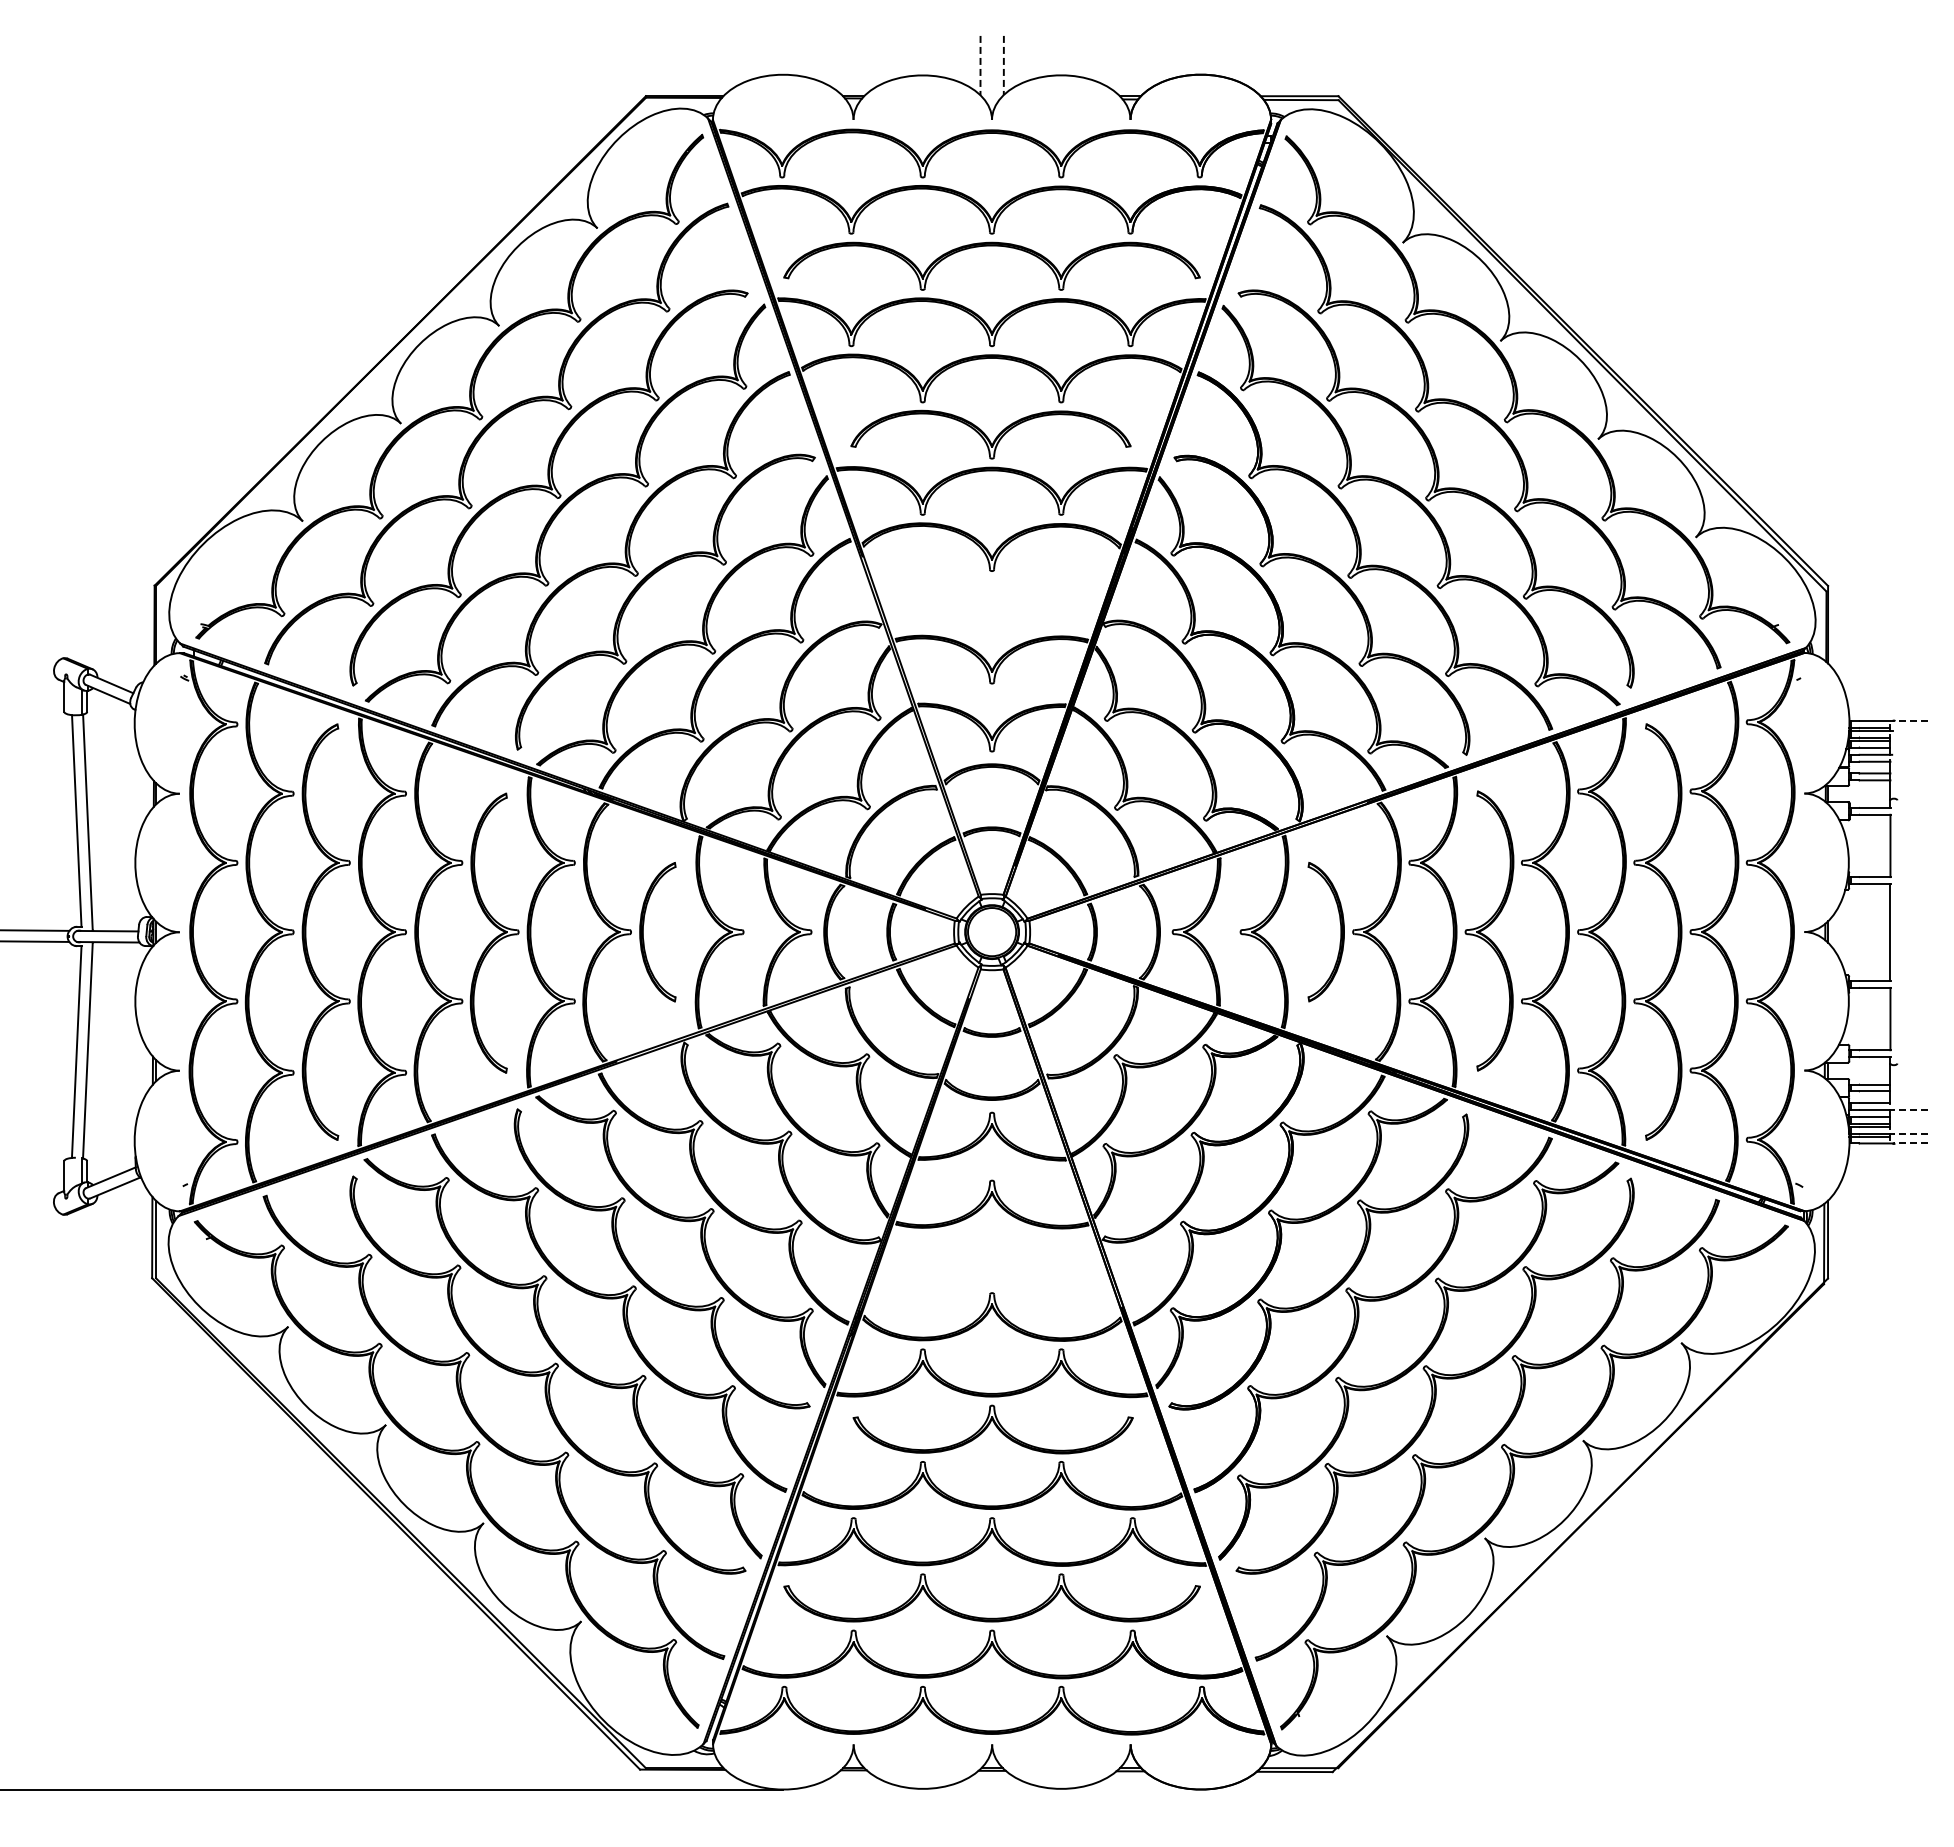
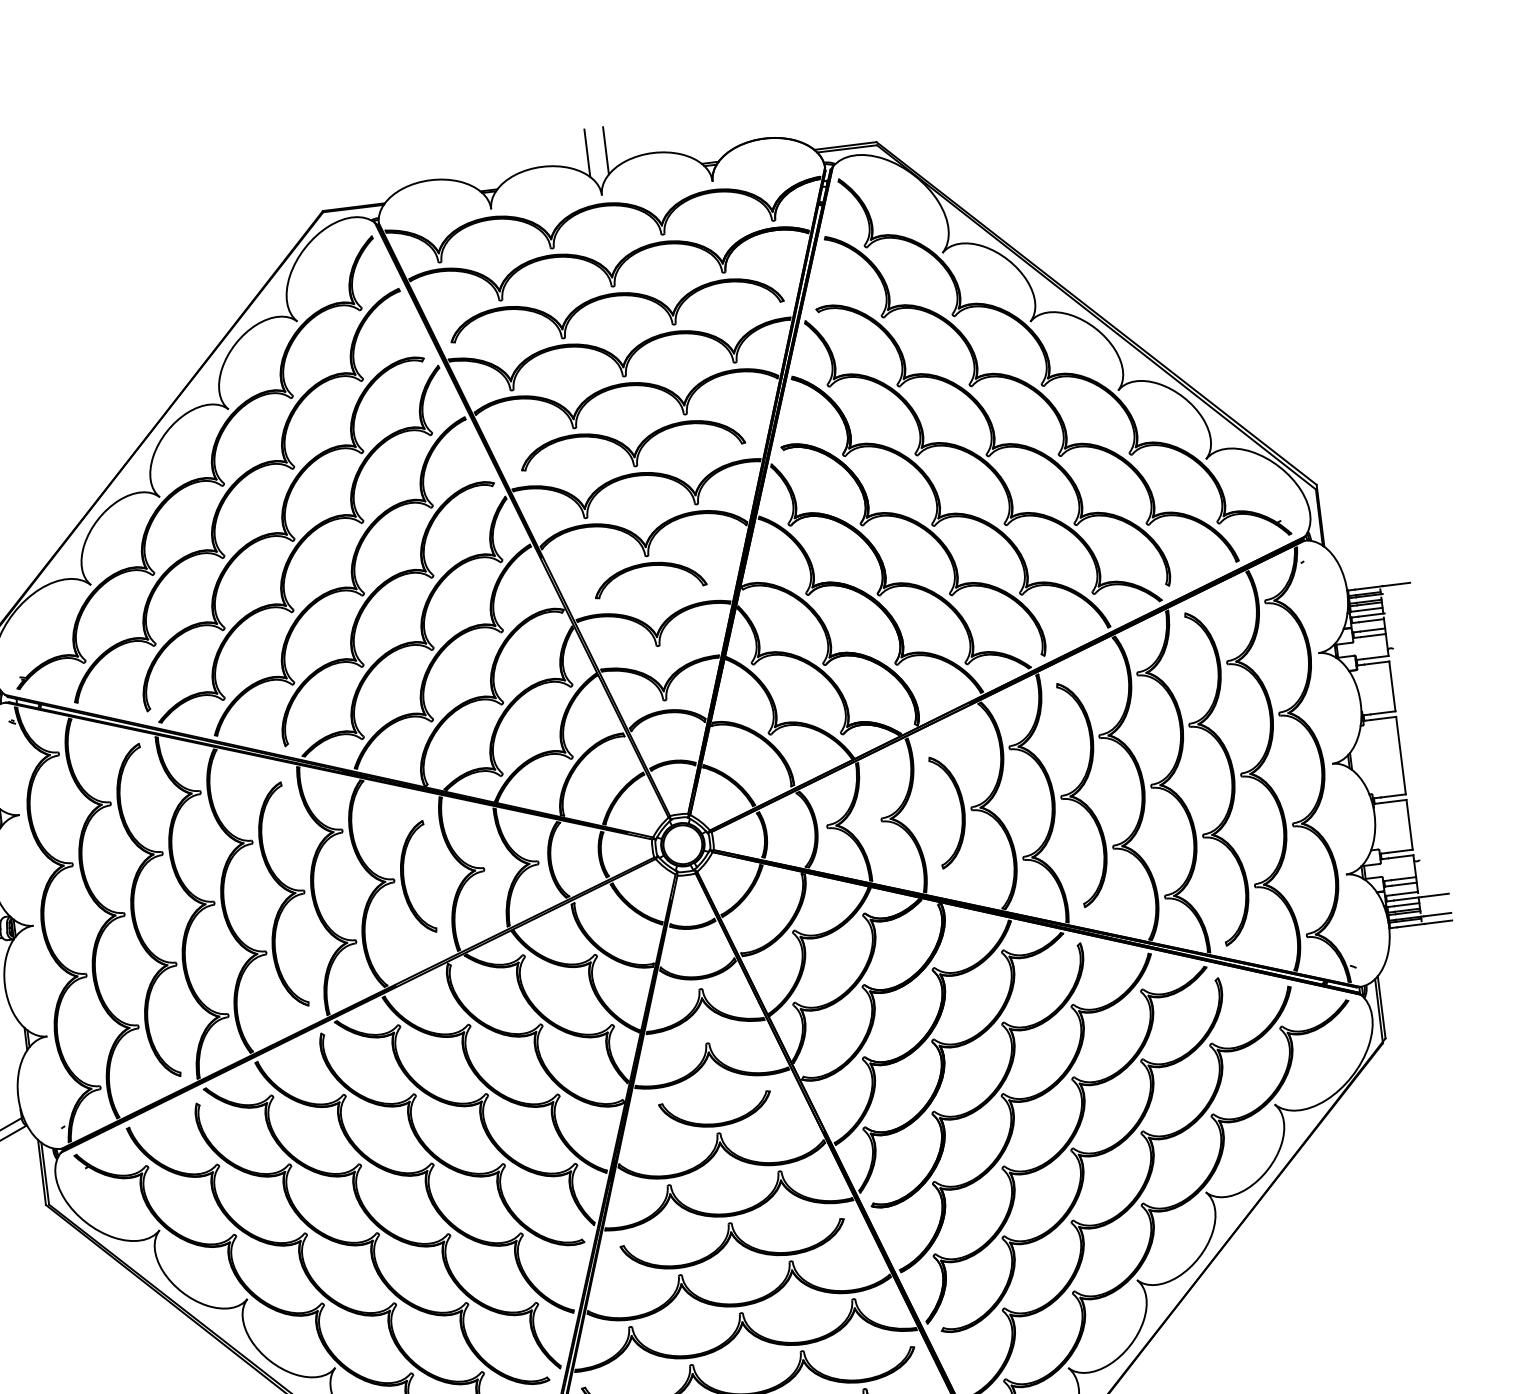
line: (980, 65) -> (587, 153), dashed -> solid
line: (1003, 65) -> (605, 150), dashed -> solid
part: (991, 583) -> (647, 566), added
line: (1911, 721) -> (1396, 584), dashed -> solid
line: (1911, 1109) -> (1435, 895), dashed -> solid
line: (1911, 1134) -> (1437, 914), dashed -> solid
line: (1911, 1143) -> (1438, 922), dashed -> solid
part: (992, 1280) -> (717, 1123), added

